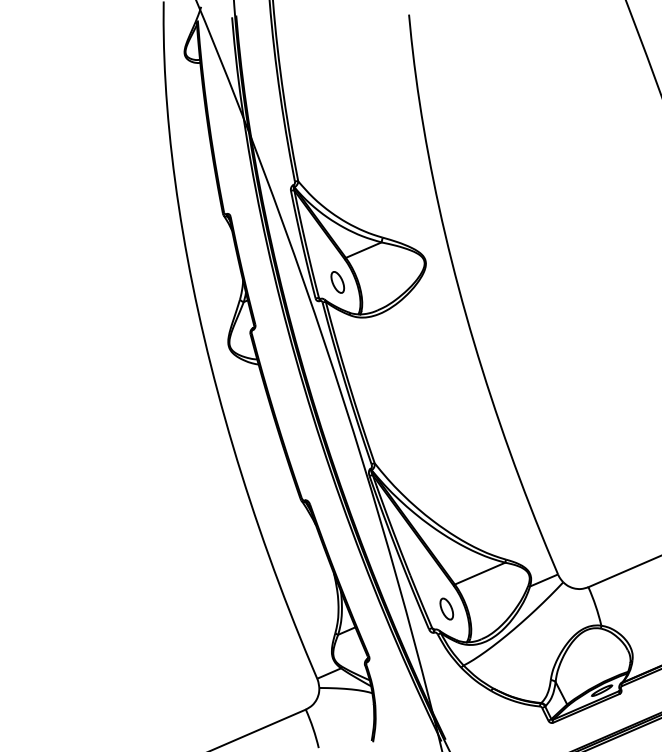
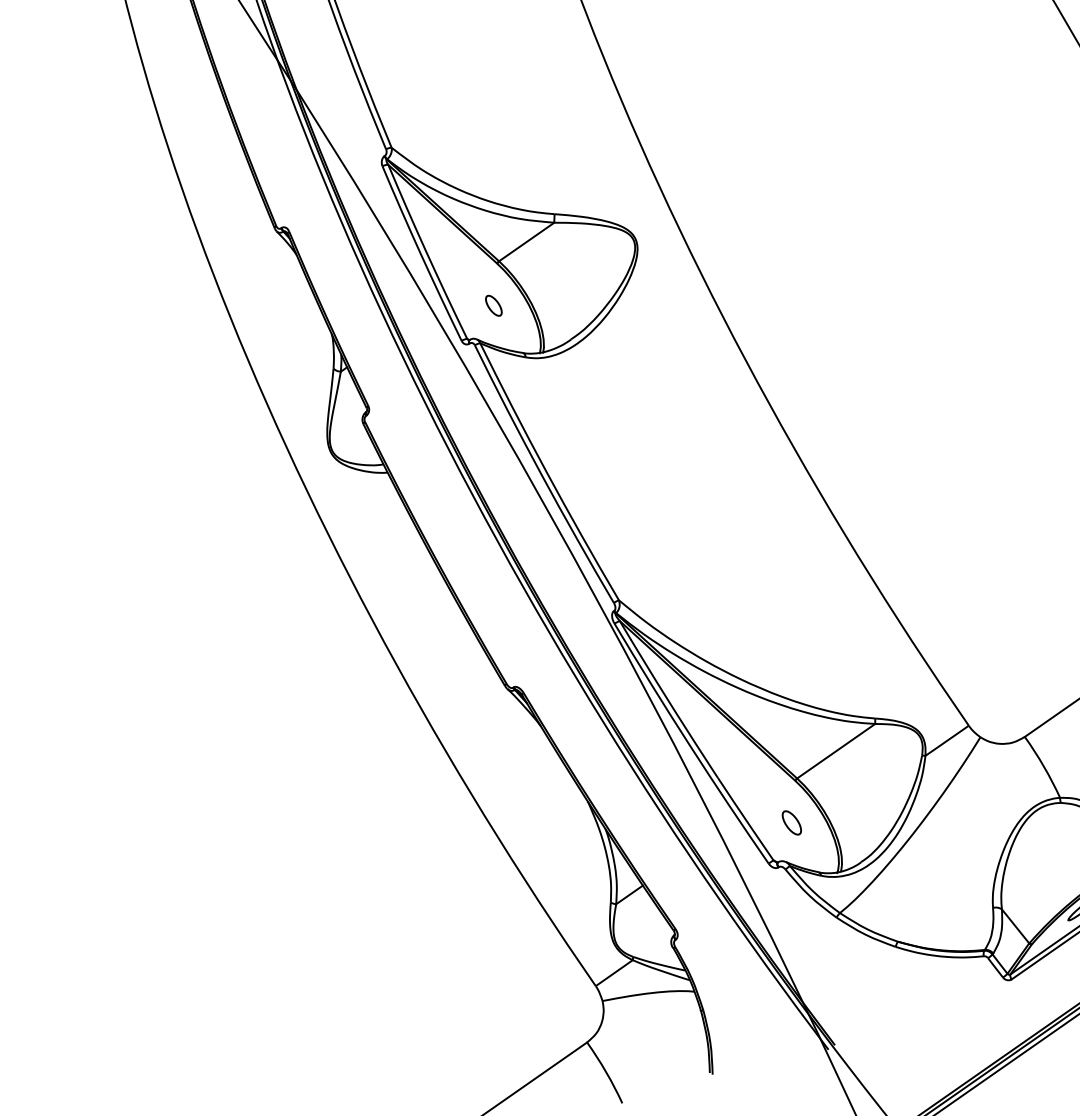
part: (337, 282) -> (493, 306), size x0.6
part: (446, 608) -> (791, 822), size x0.7

